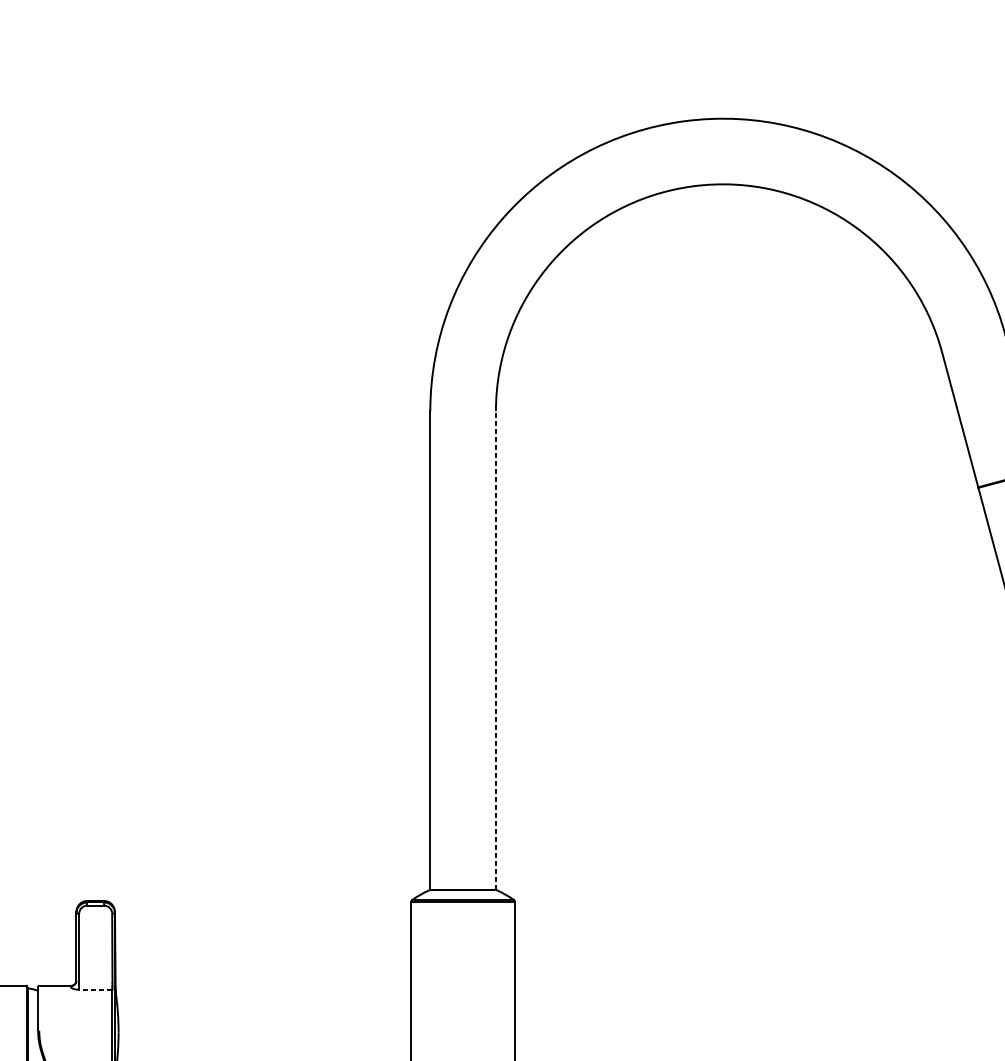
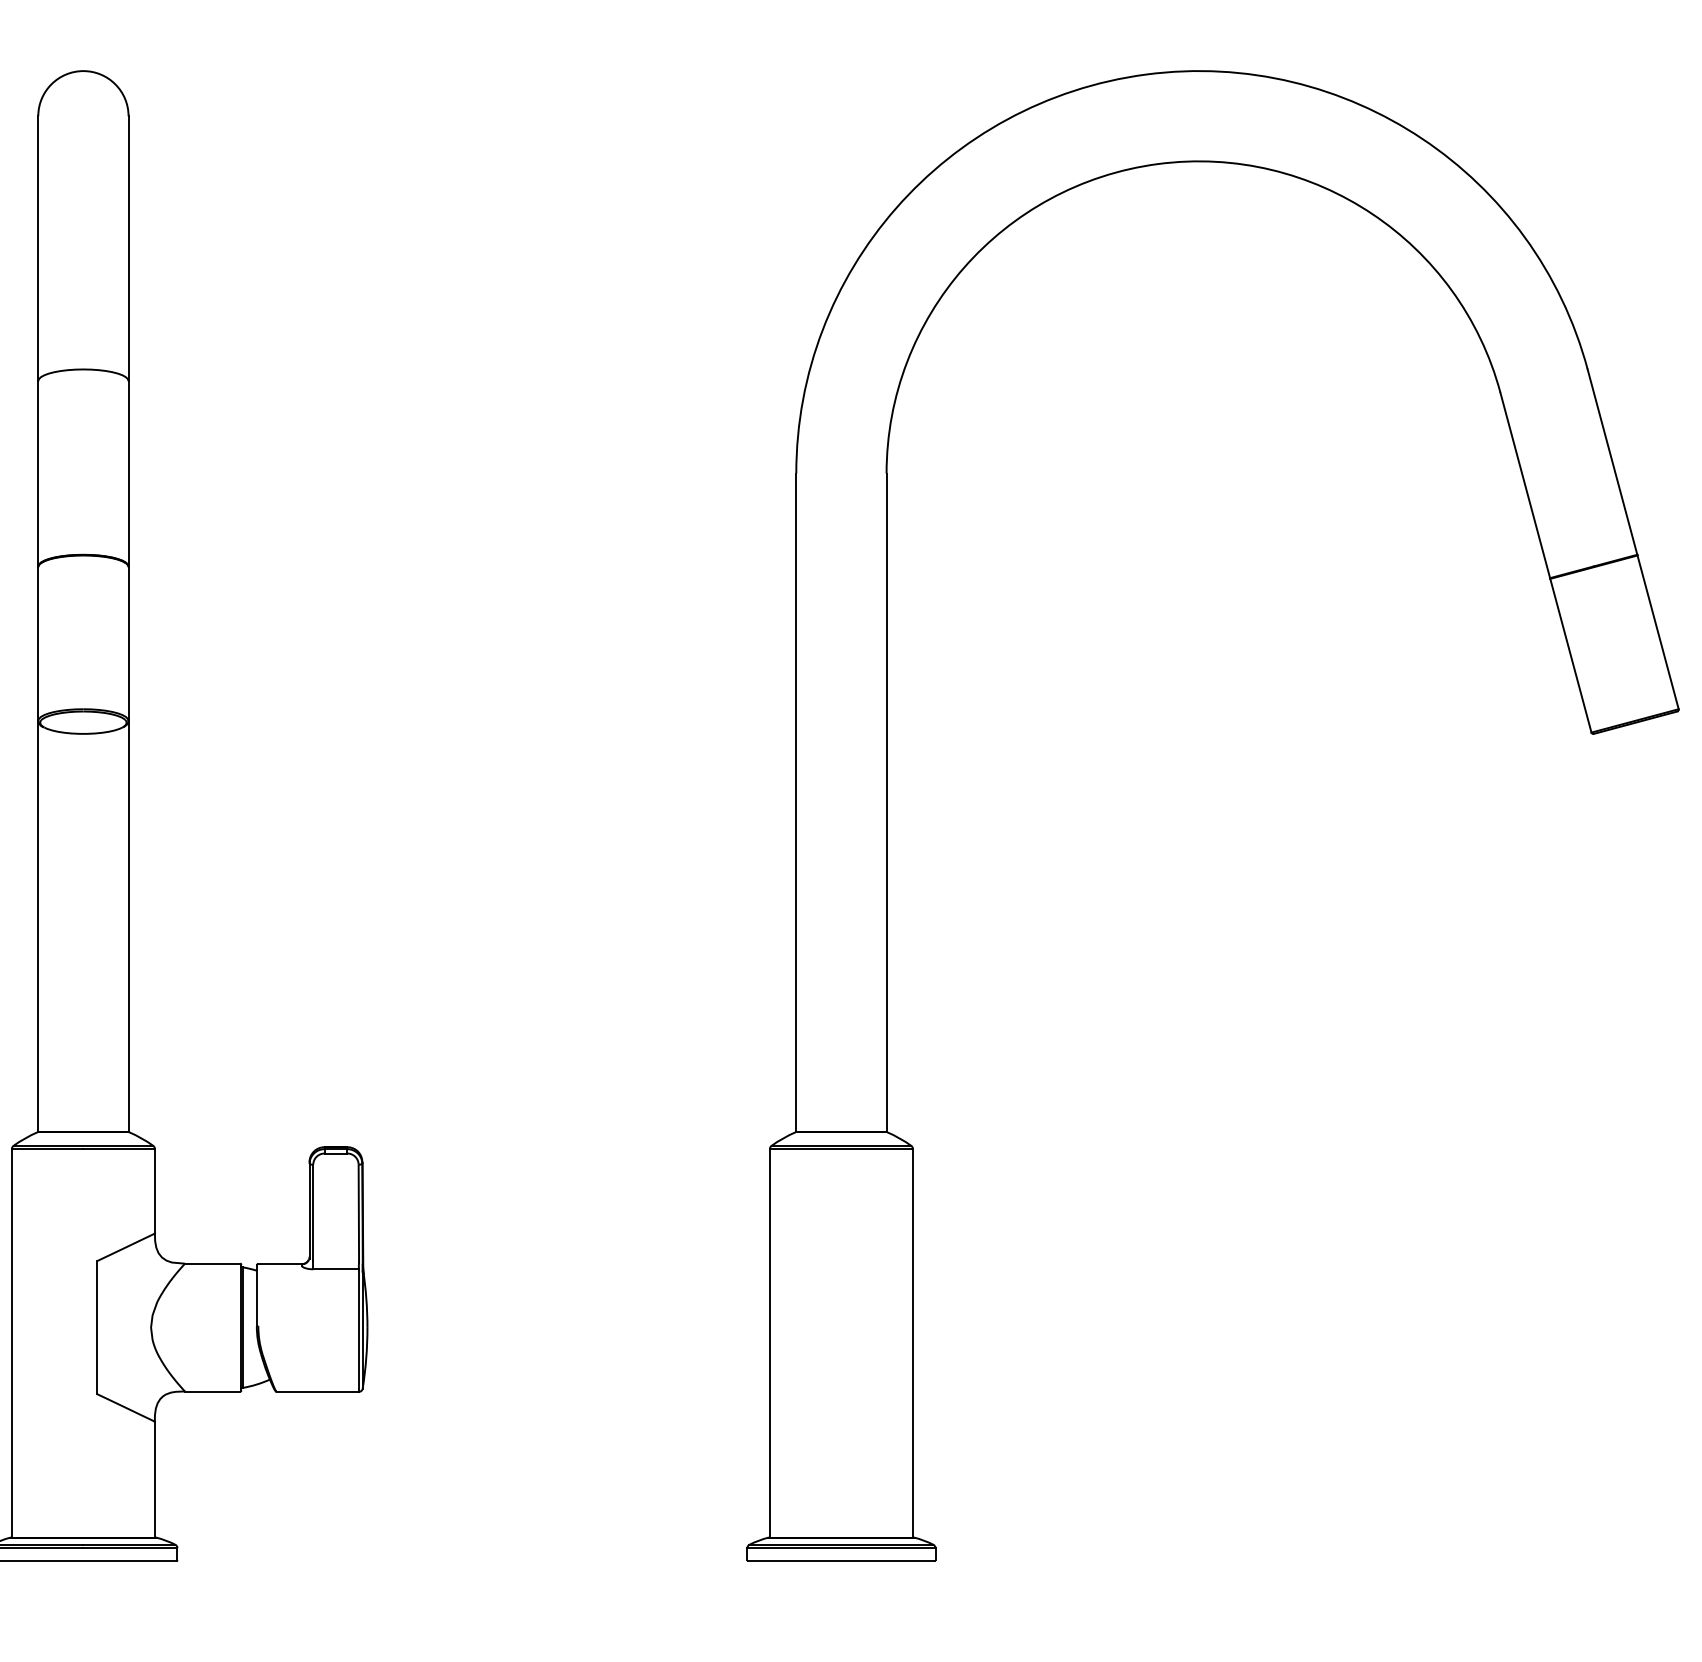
line: (495, 650) -> (886, 802), dashed -> solid
line: (96, 989) -> (336, 1269), dashed -> solid

